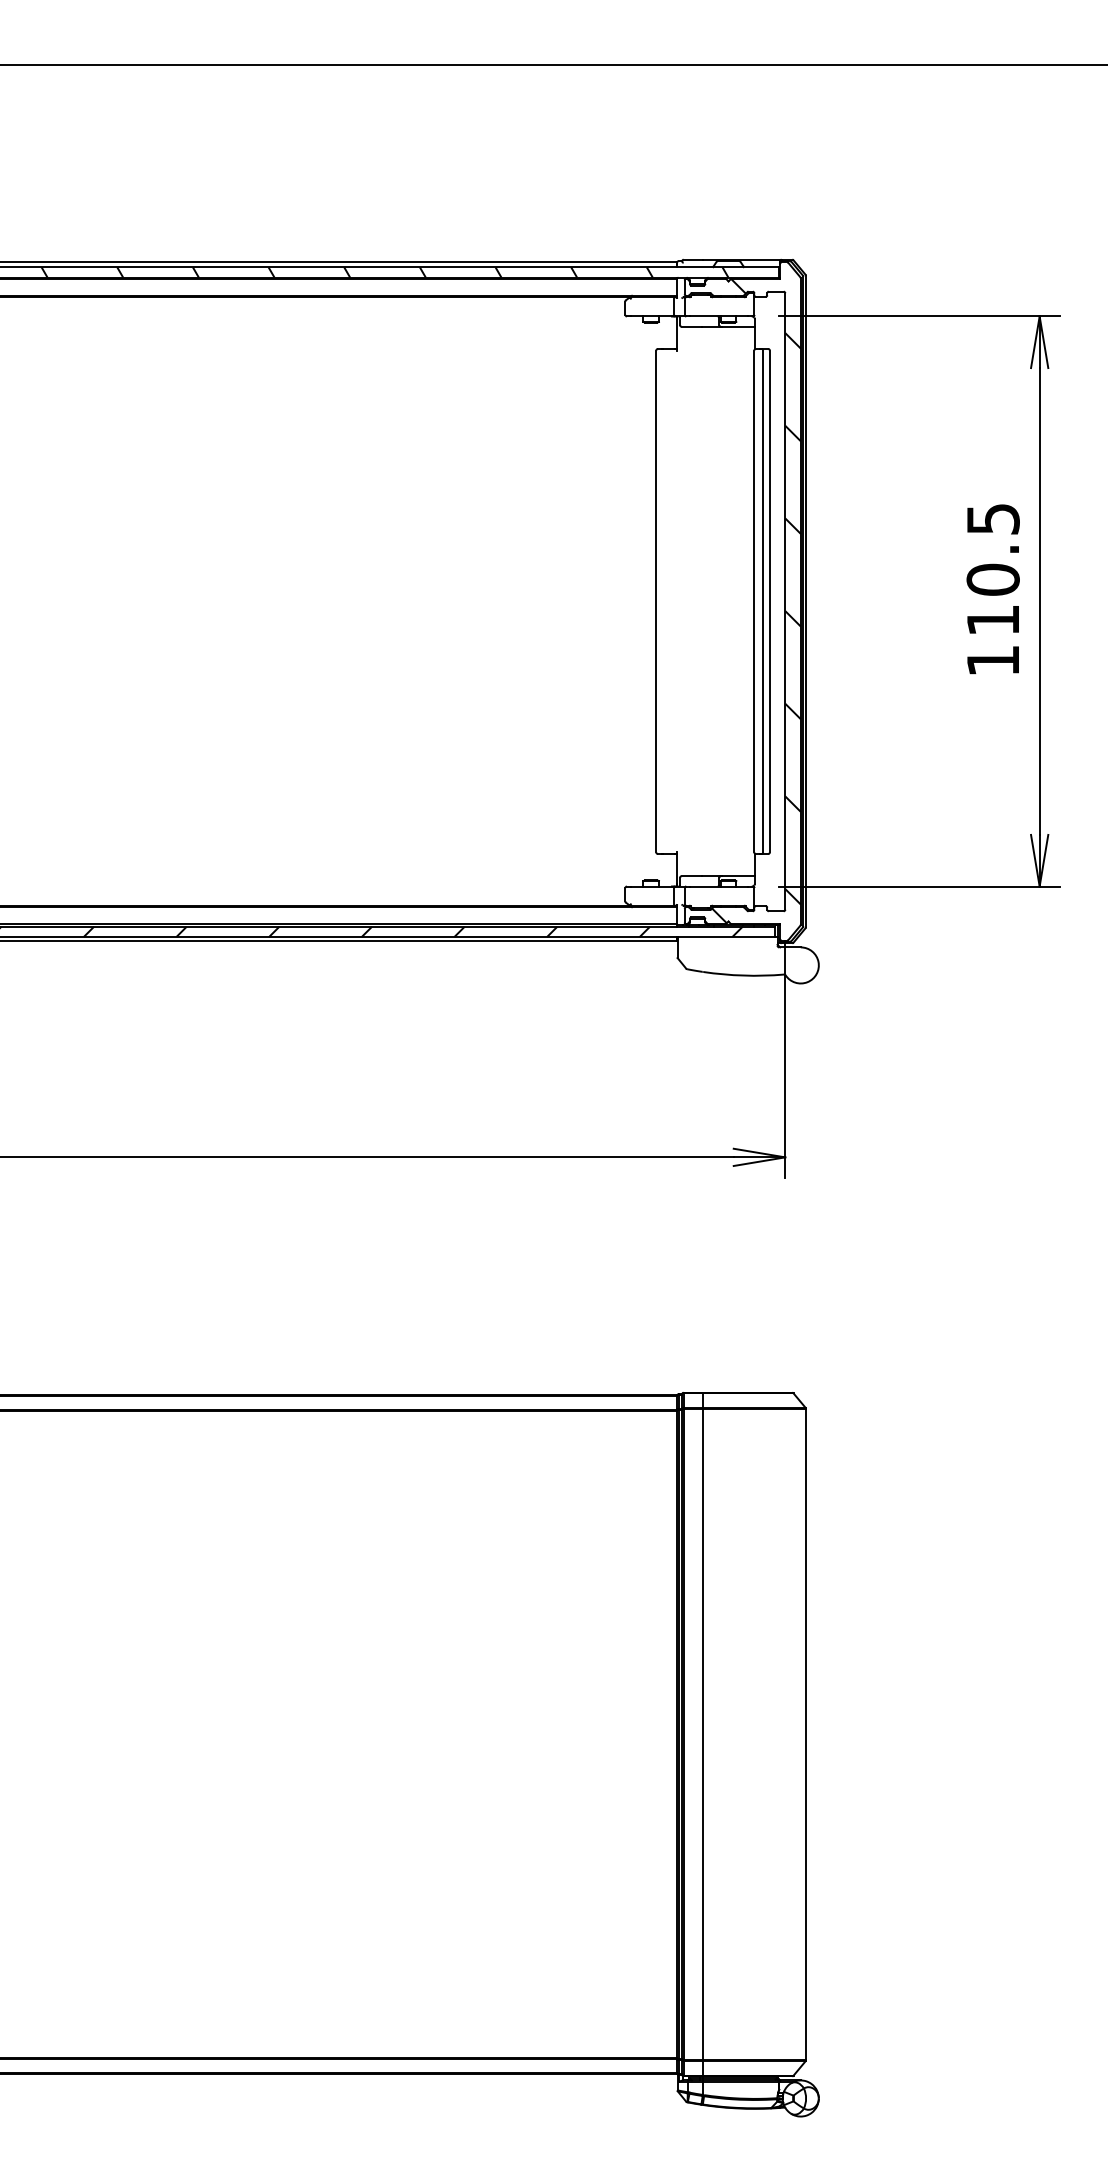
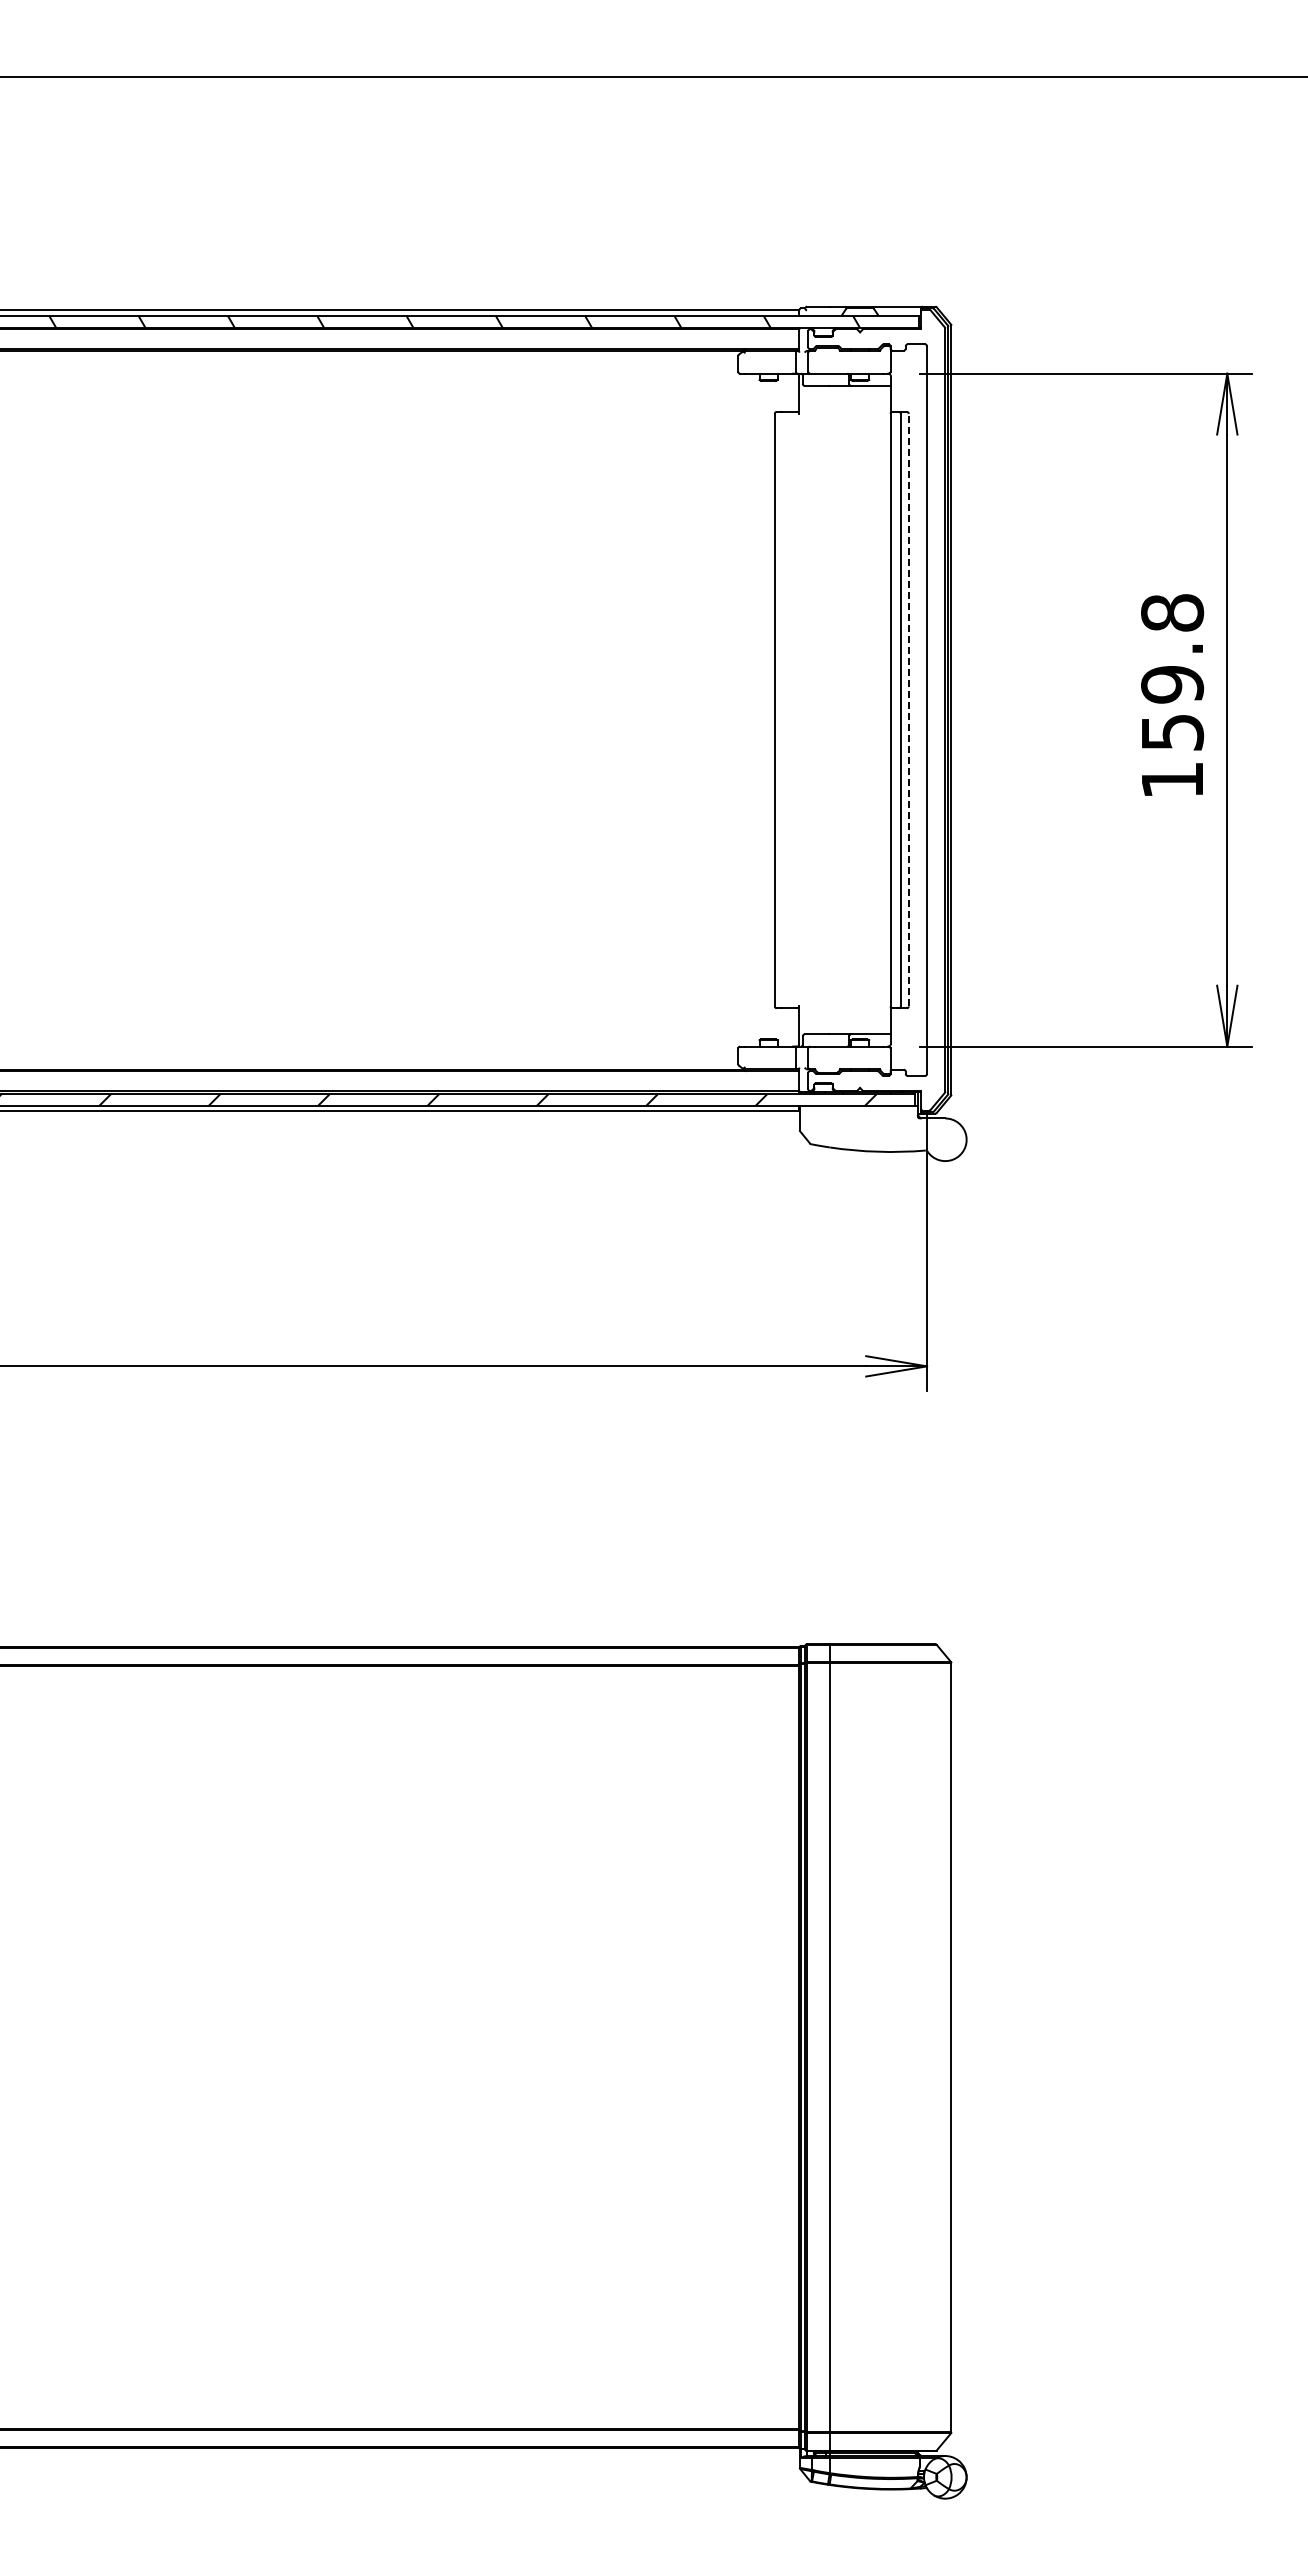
text: (993, 569) -> (1172, 672), 110.5 -> 159.8
hatch: (756, 600) -> (892, 709), removed
line: (769, 600) -> (908, 709), solid -> dashed

